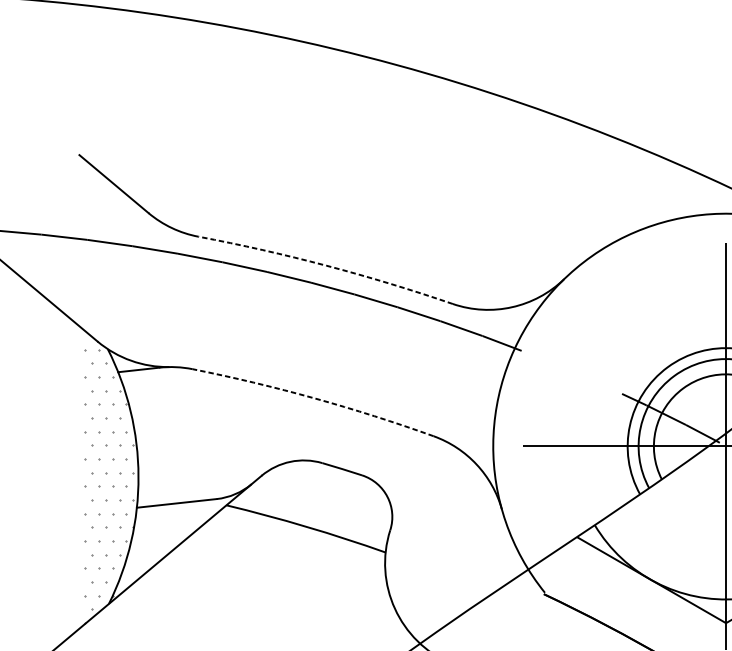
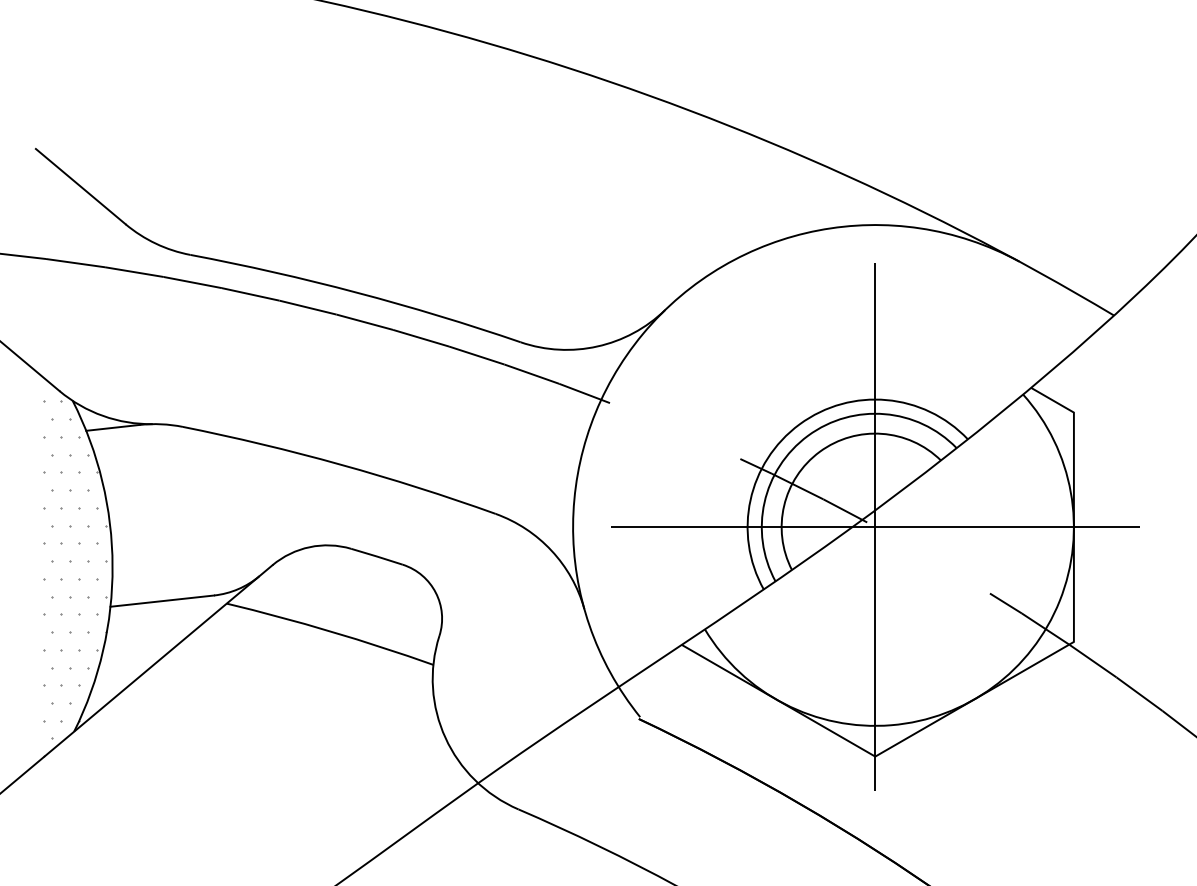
arc: (327, 265) -> (357, 292), dashed -> solid
arc: (314, 398) -> (340, 464), dashed -> solid

